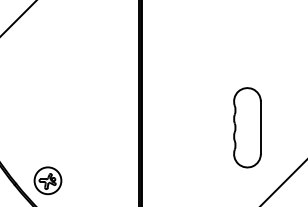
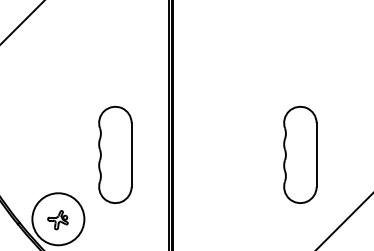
part: (95, 127) -> (115, 154), added
circle: (48, 180) -> (58, 219), size x1.6

